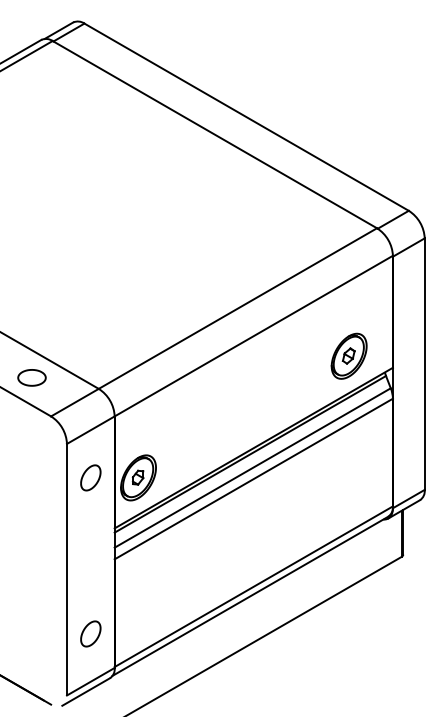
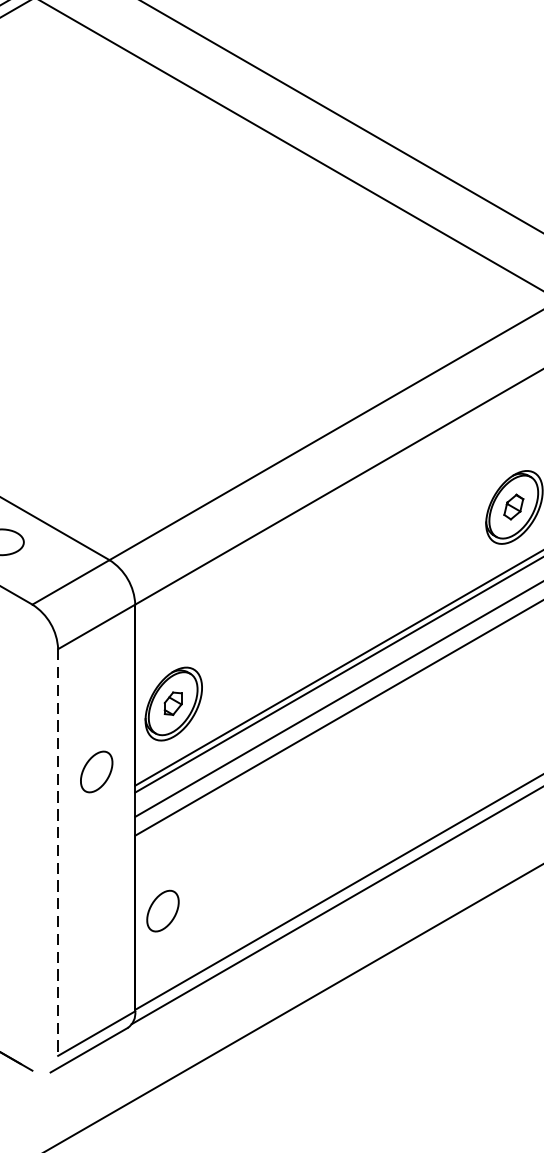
part: (90, 477) -> (96, 771), moved
line: (67, 569) -> (58, 852), solid -> dashed
part: (90, 633) -> (162, 910), moved

